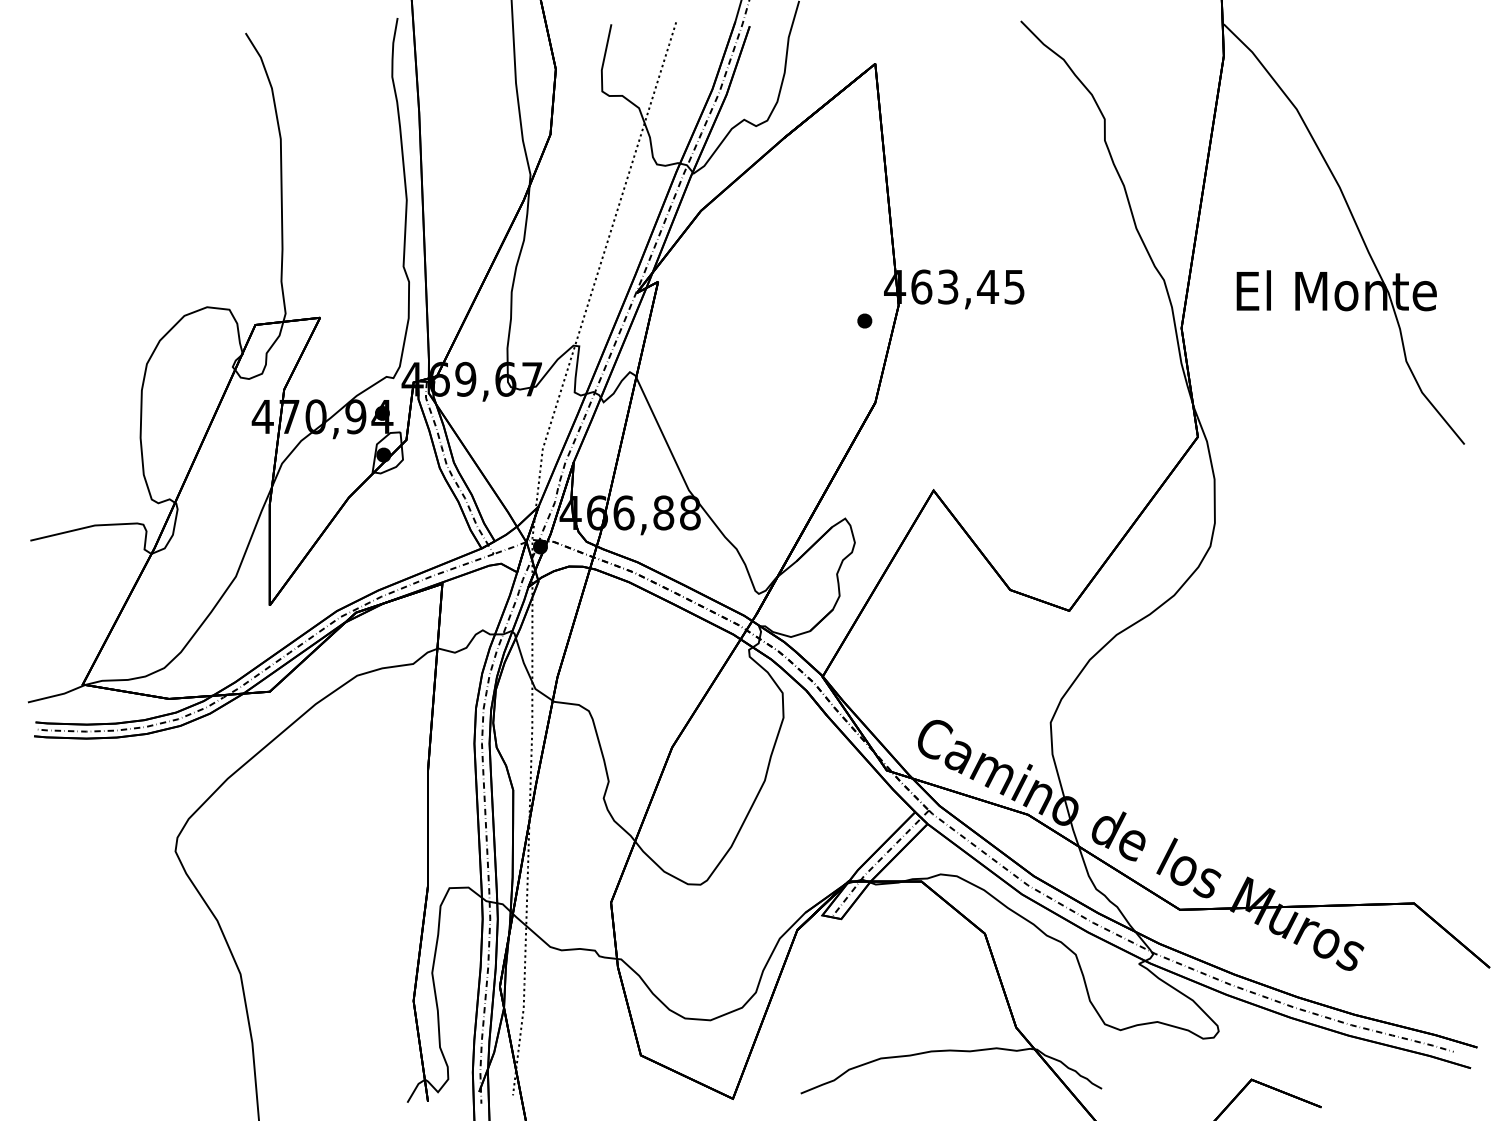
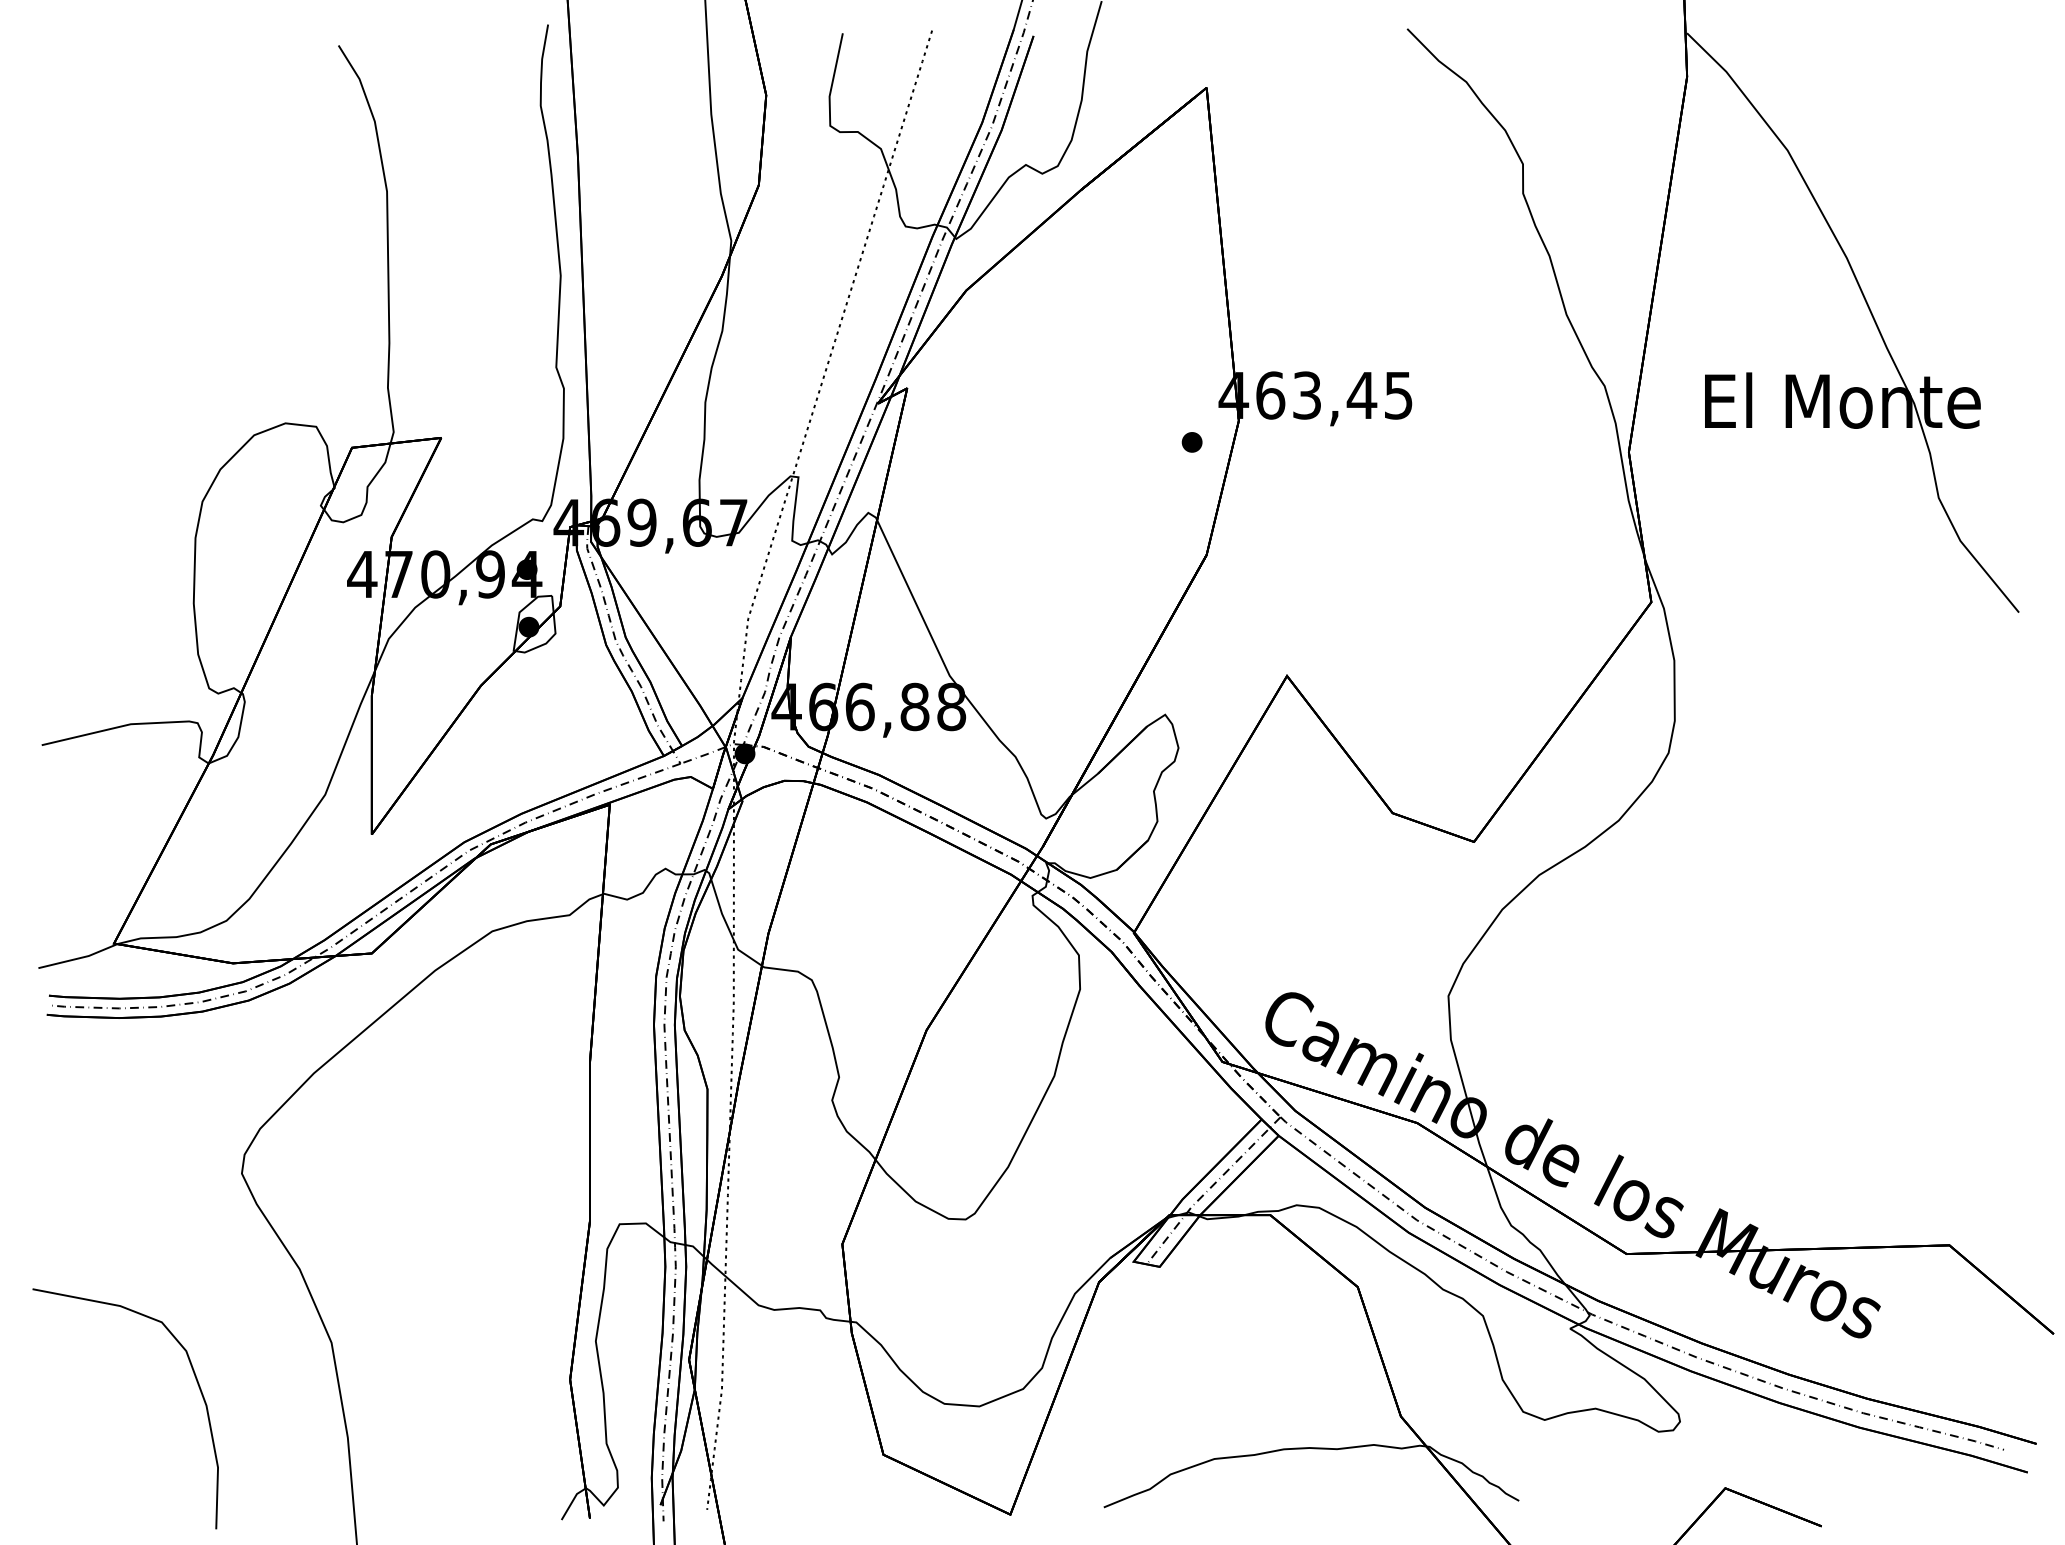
curve: (142, 1003) -> (196, 1383), added

